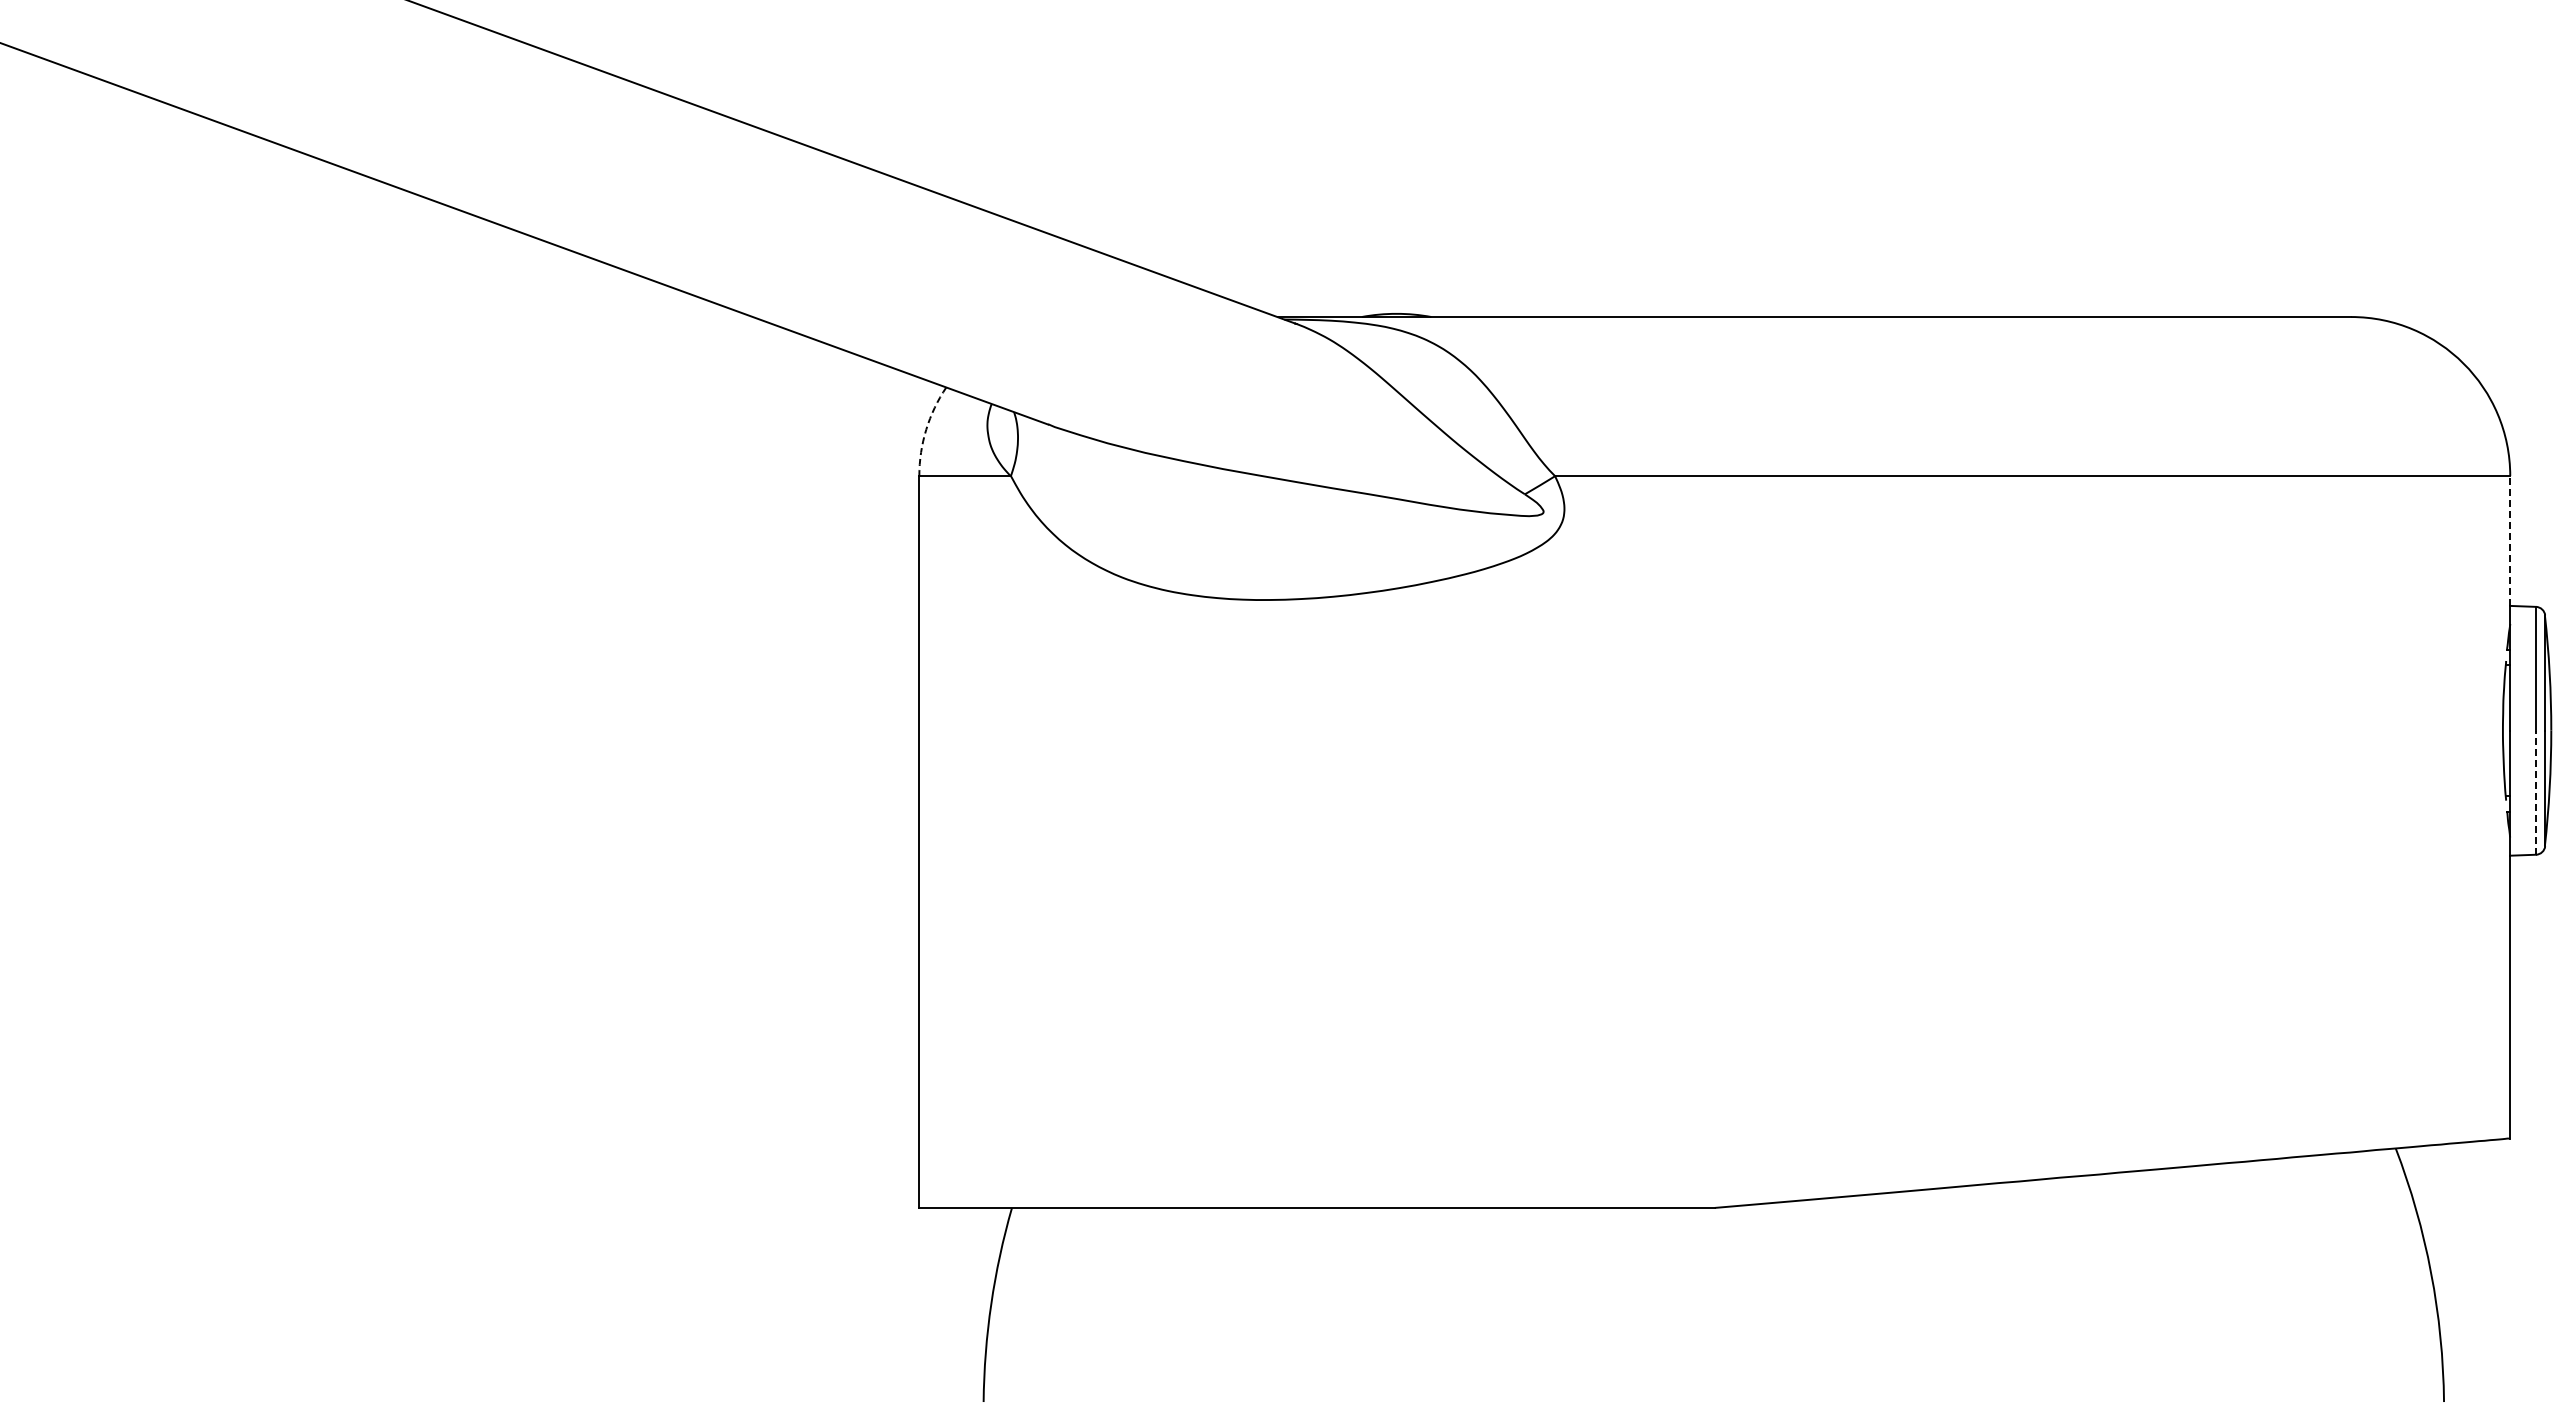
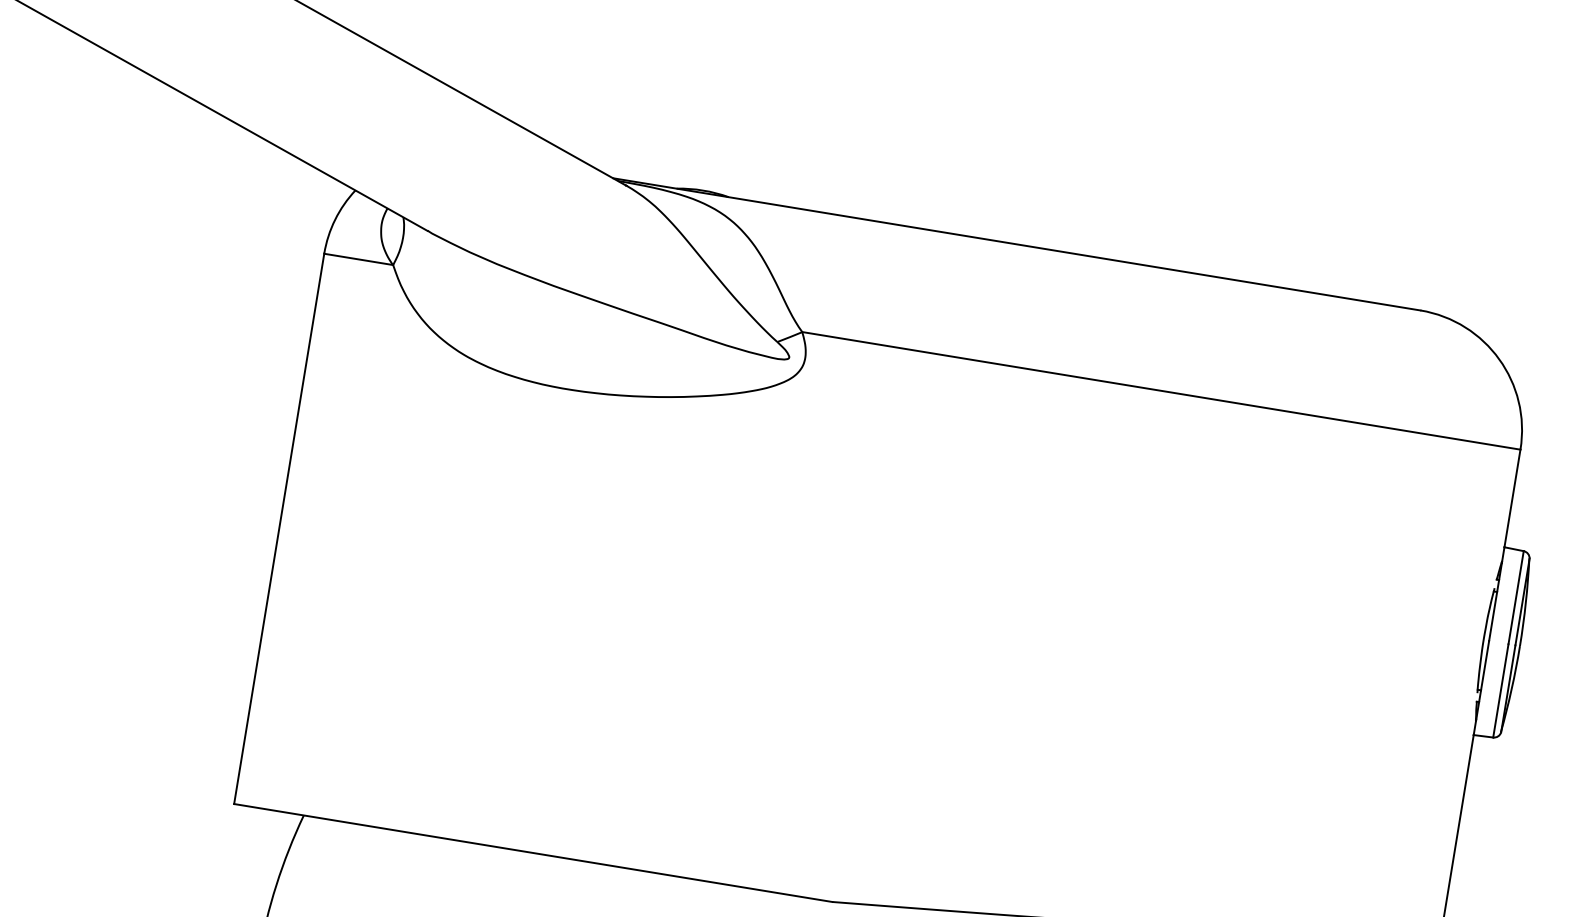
arc: (926, 429) -> (335, 219), dashed -> solid
line: (2510, 541) -> (1512, 498), dashed -> solid
line: (2536, 792) -> (1501, 690), dashed -> solid

